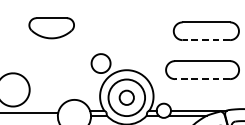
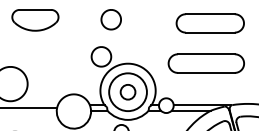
part: (109, 27) -> (110, 19), added
part: (51, 28) -> (35, 20), moved
line: (206, 40) -> (210, 32), dashed -> solid
line: (201, 78) -> (205, 72), dashed -> solid

